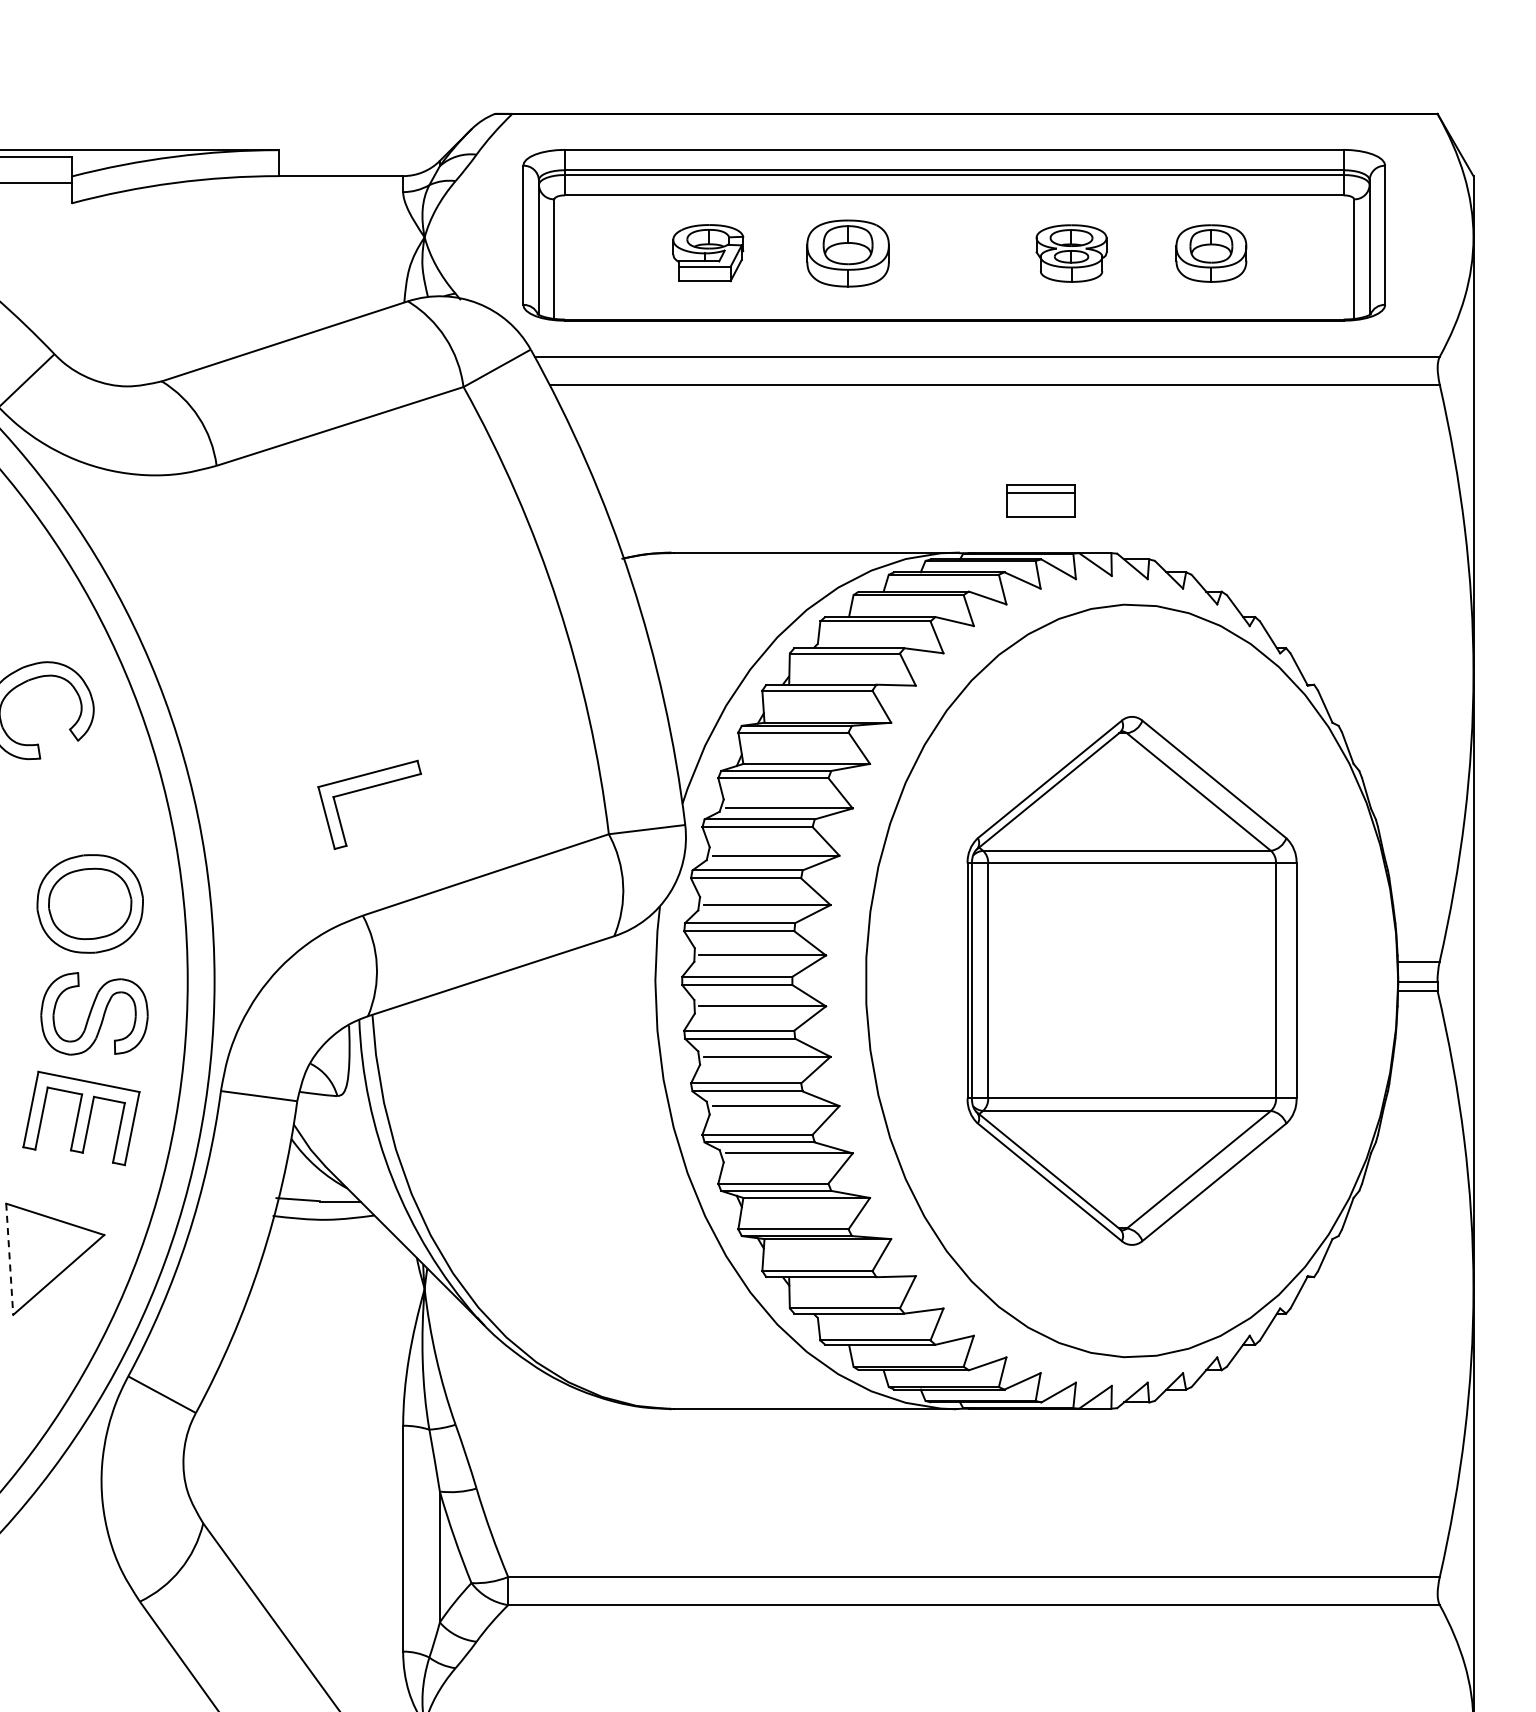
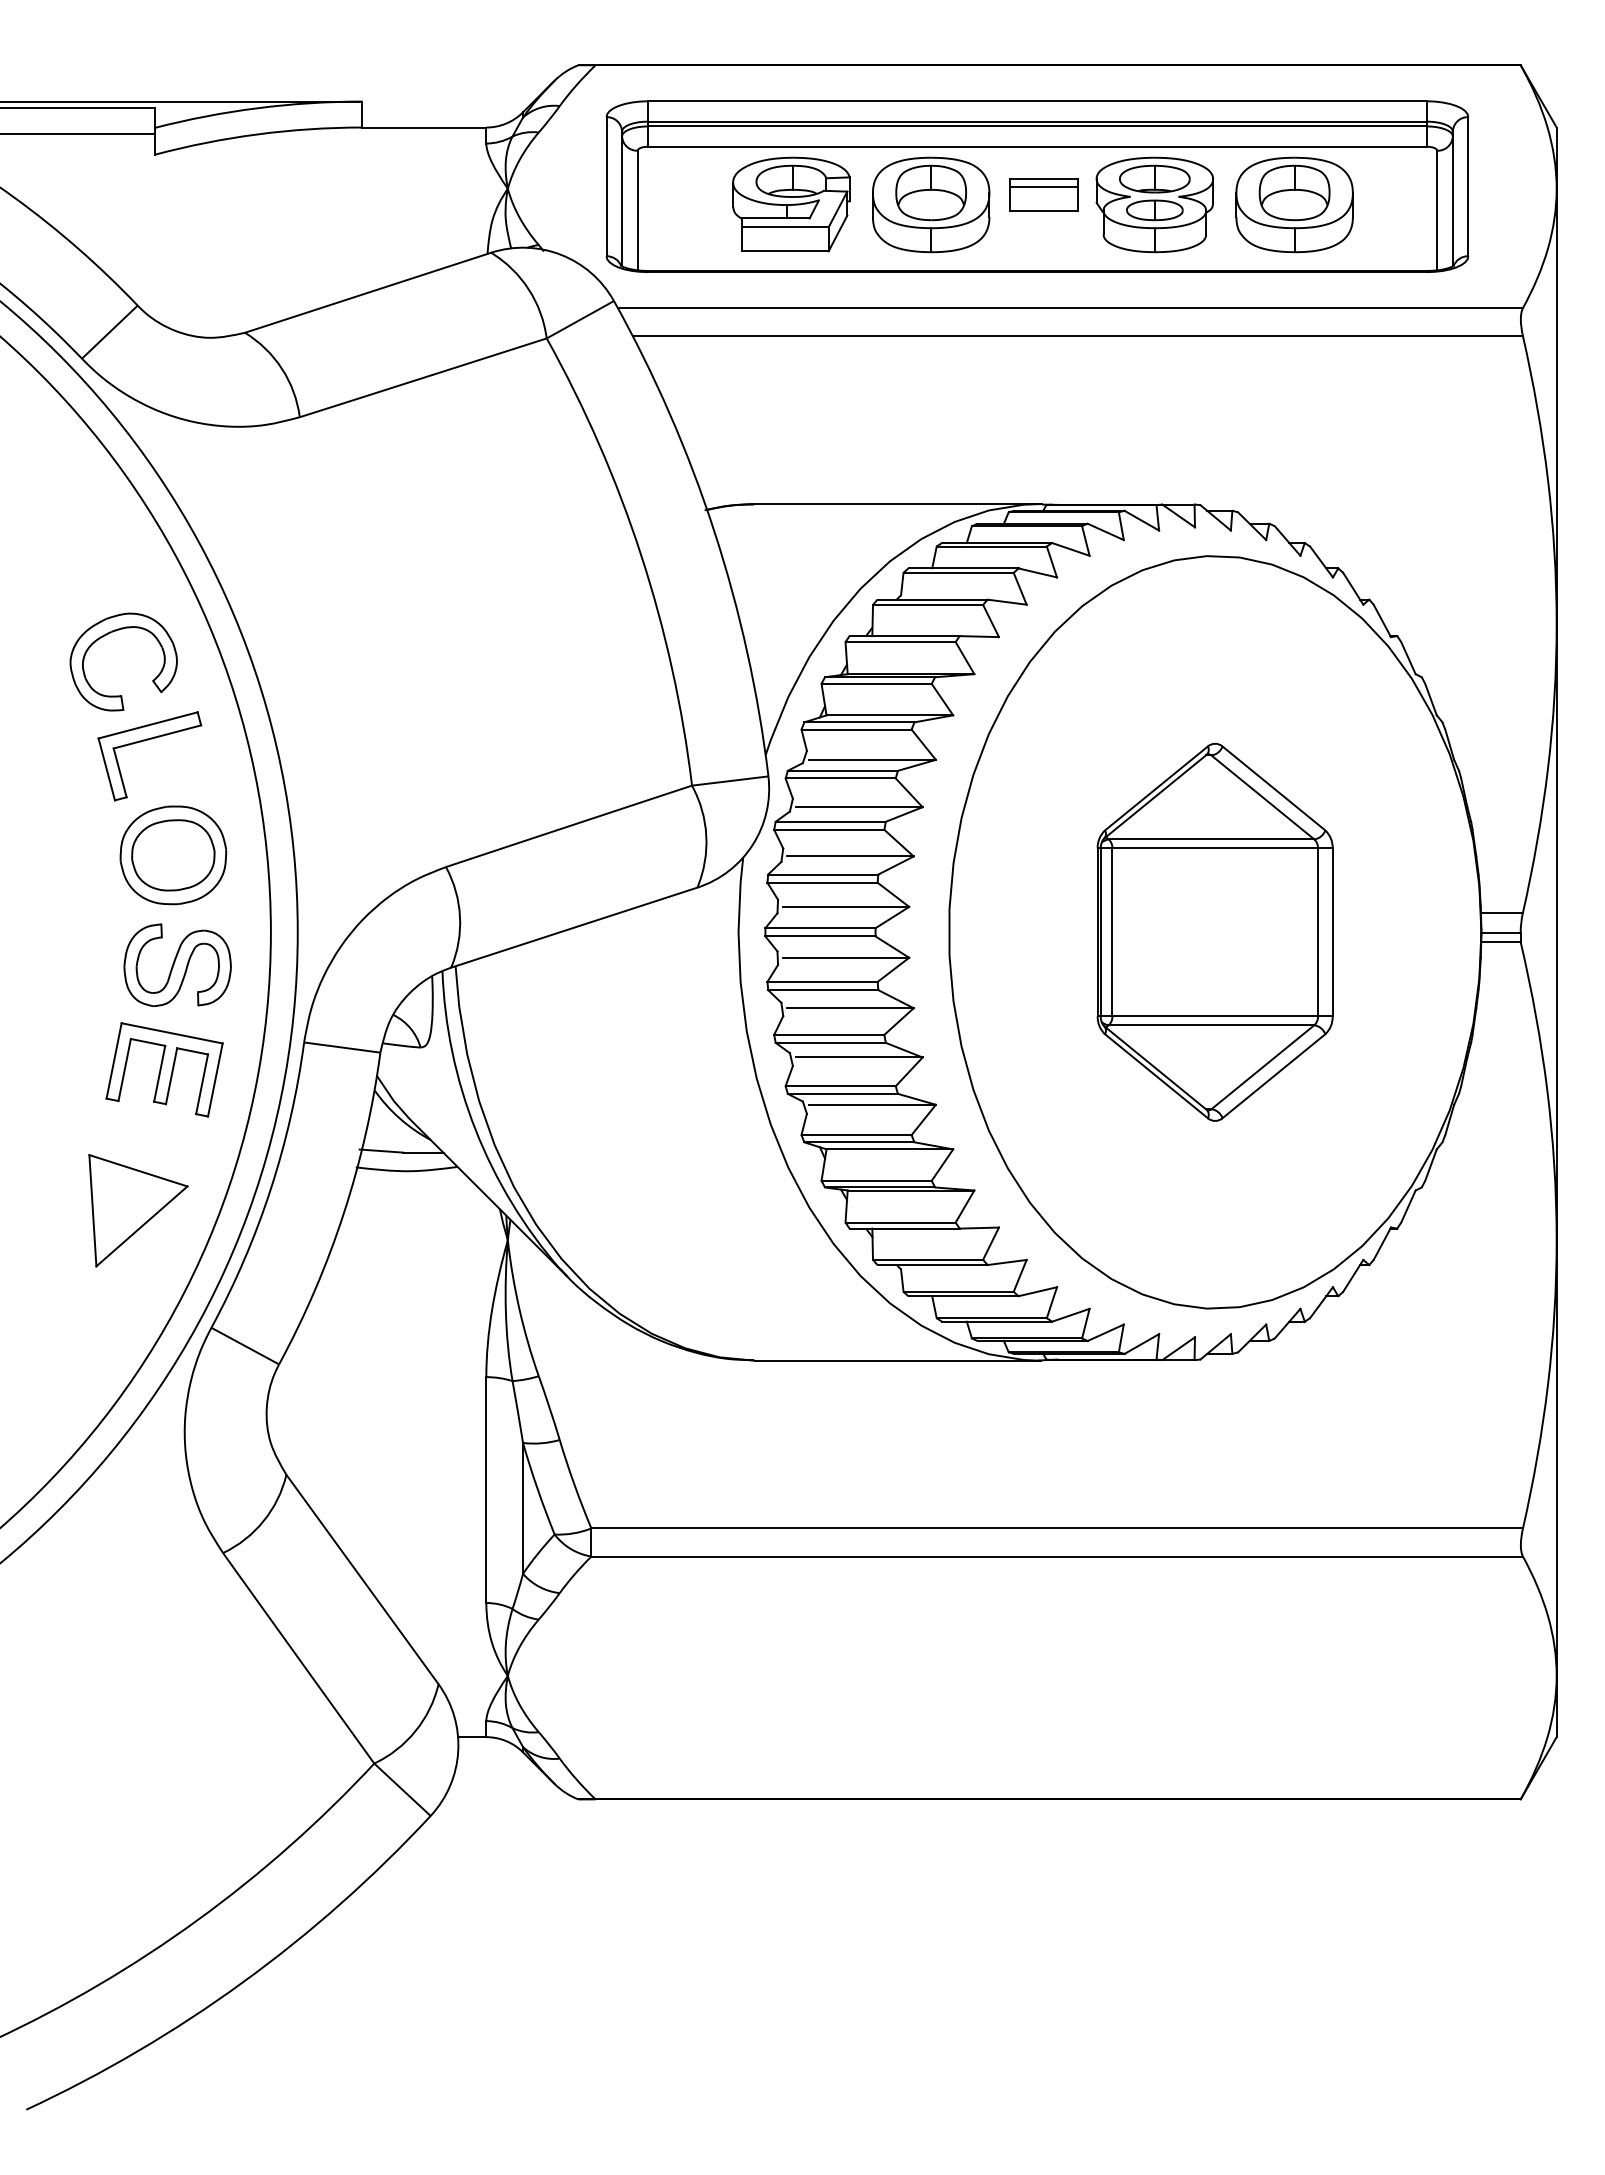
part: (708, 253) -> (791, 204), size x1.67
part: (848, 253) -> (931, 204), size x1.43
part: (1071, 253) -> (1154, 204), size x1.67
part: (1211, 253) -> (1294, 204), size x1.67
part: (1040, 500) -> (1043, 194), moved
part: (364, 790) -> (144, 741), moved
part: (1131, 981) -> (1214, 932), size x0.71
line: (9, 1259) -> (92, 1210), dashed -> solid

